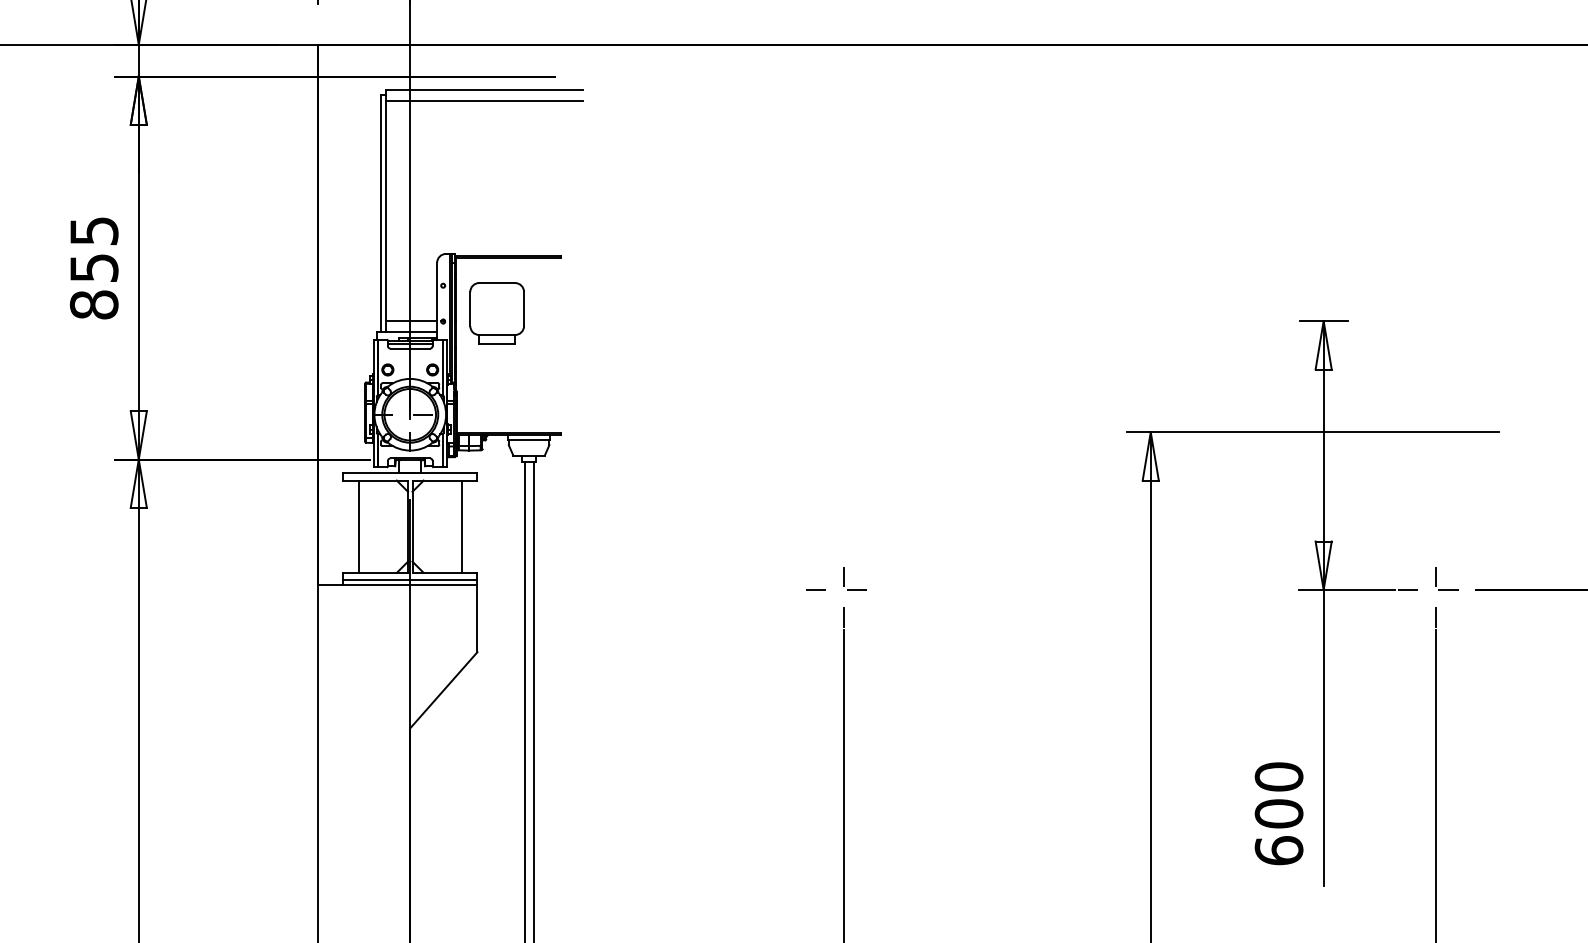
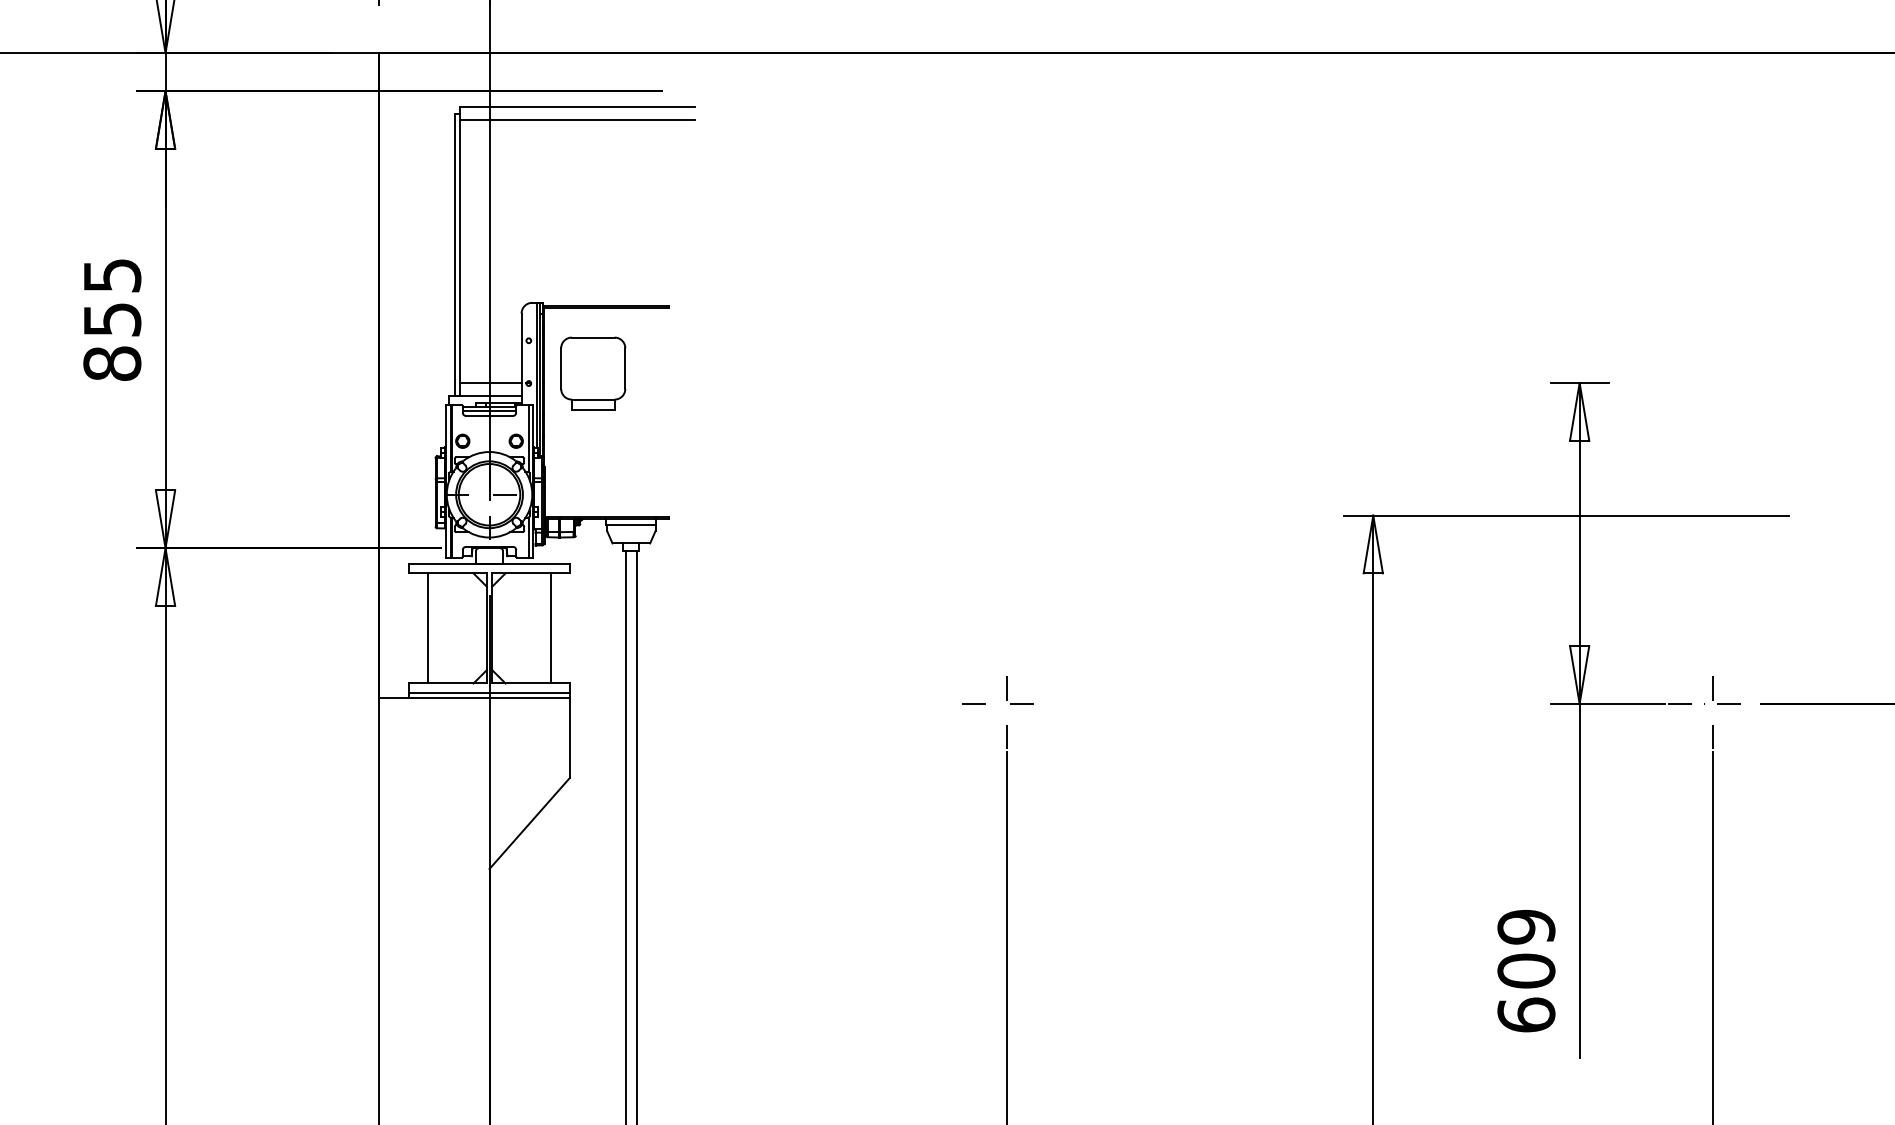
text: (1279, 776) -> (1526, 926), 600 -> 609

